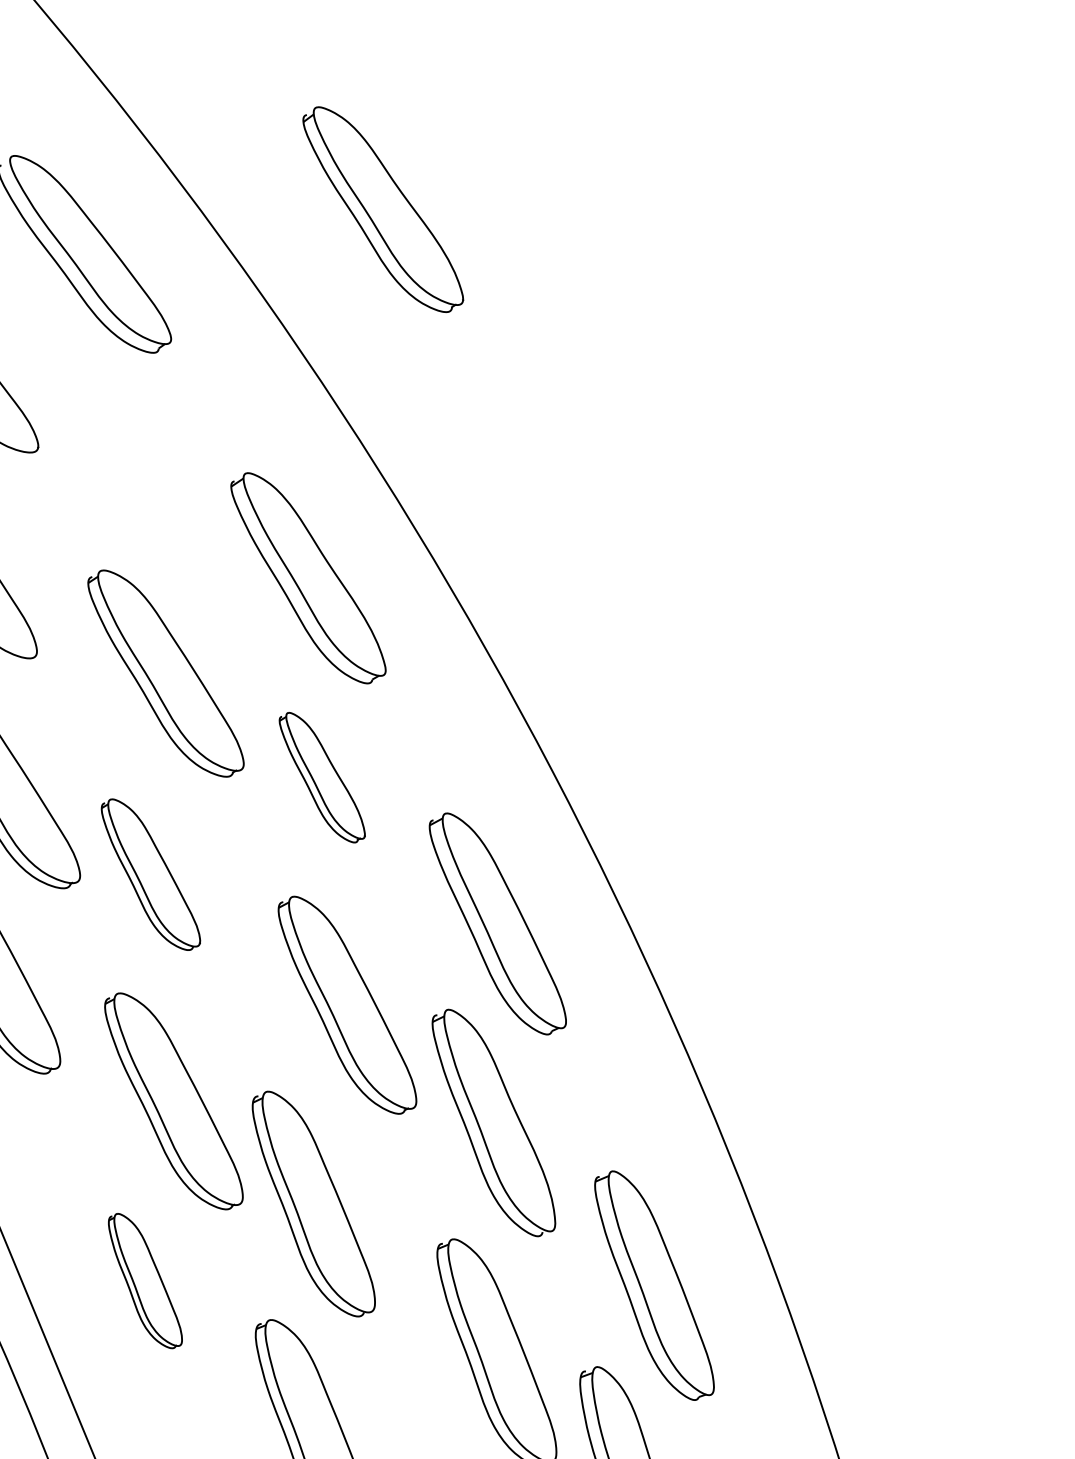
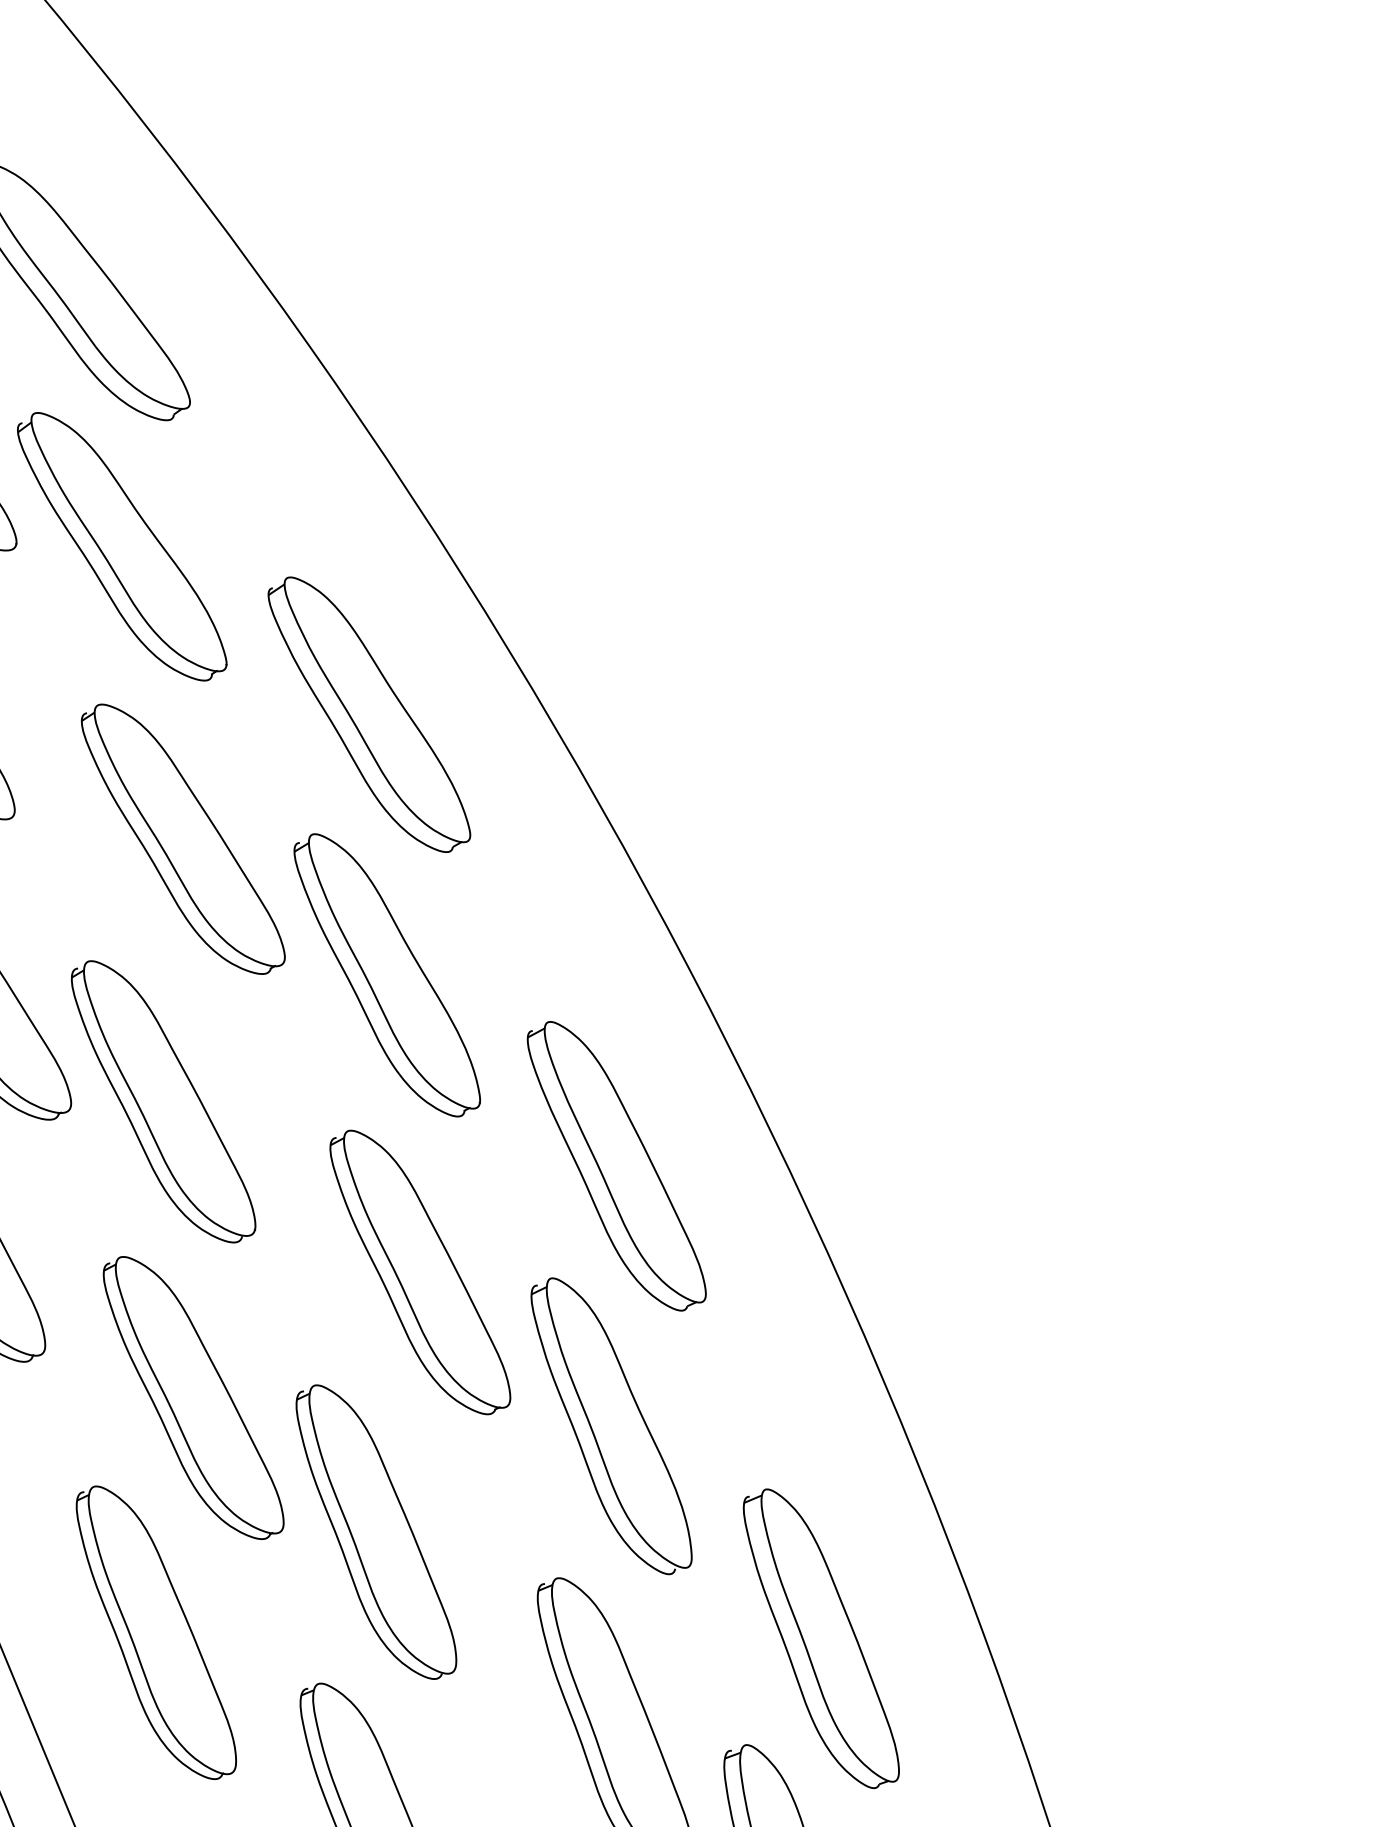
part: (383, 209) -> (122, 546), moved
part: (322, 777) -> (387, 974), size x1.67
part: (150, 874) -> (163, 1101), size x1.43
part: (145, 1280) -> (156, 1631), size x1.67

